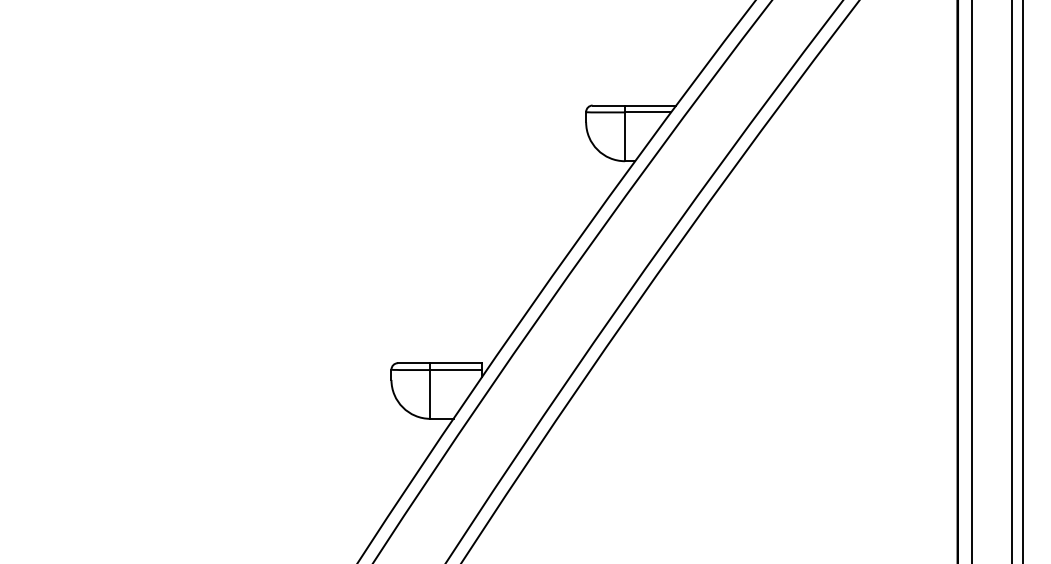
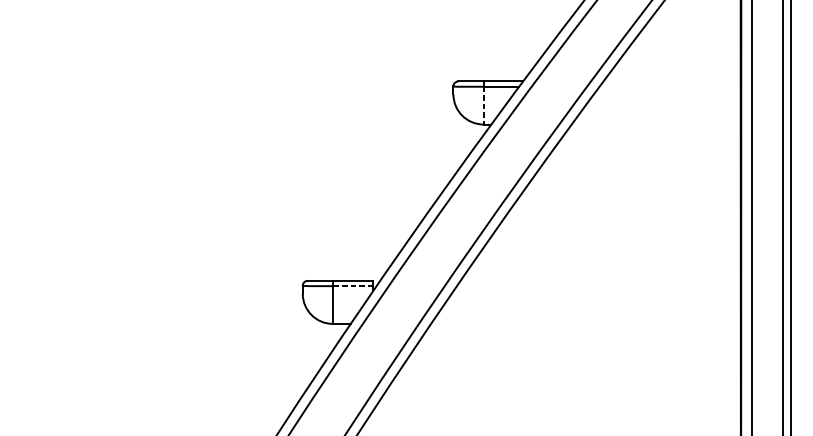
line: (625, 137) -> (483, 106), solid -> dashed
line: (456, 370) -> (353, 286), solid -> dashed

